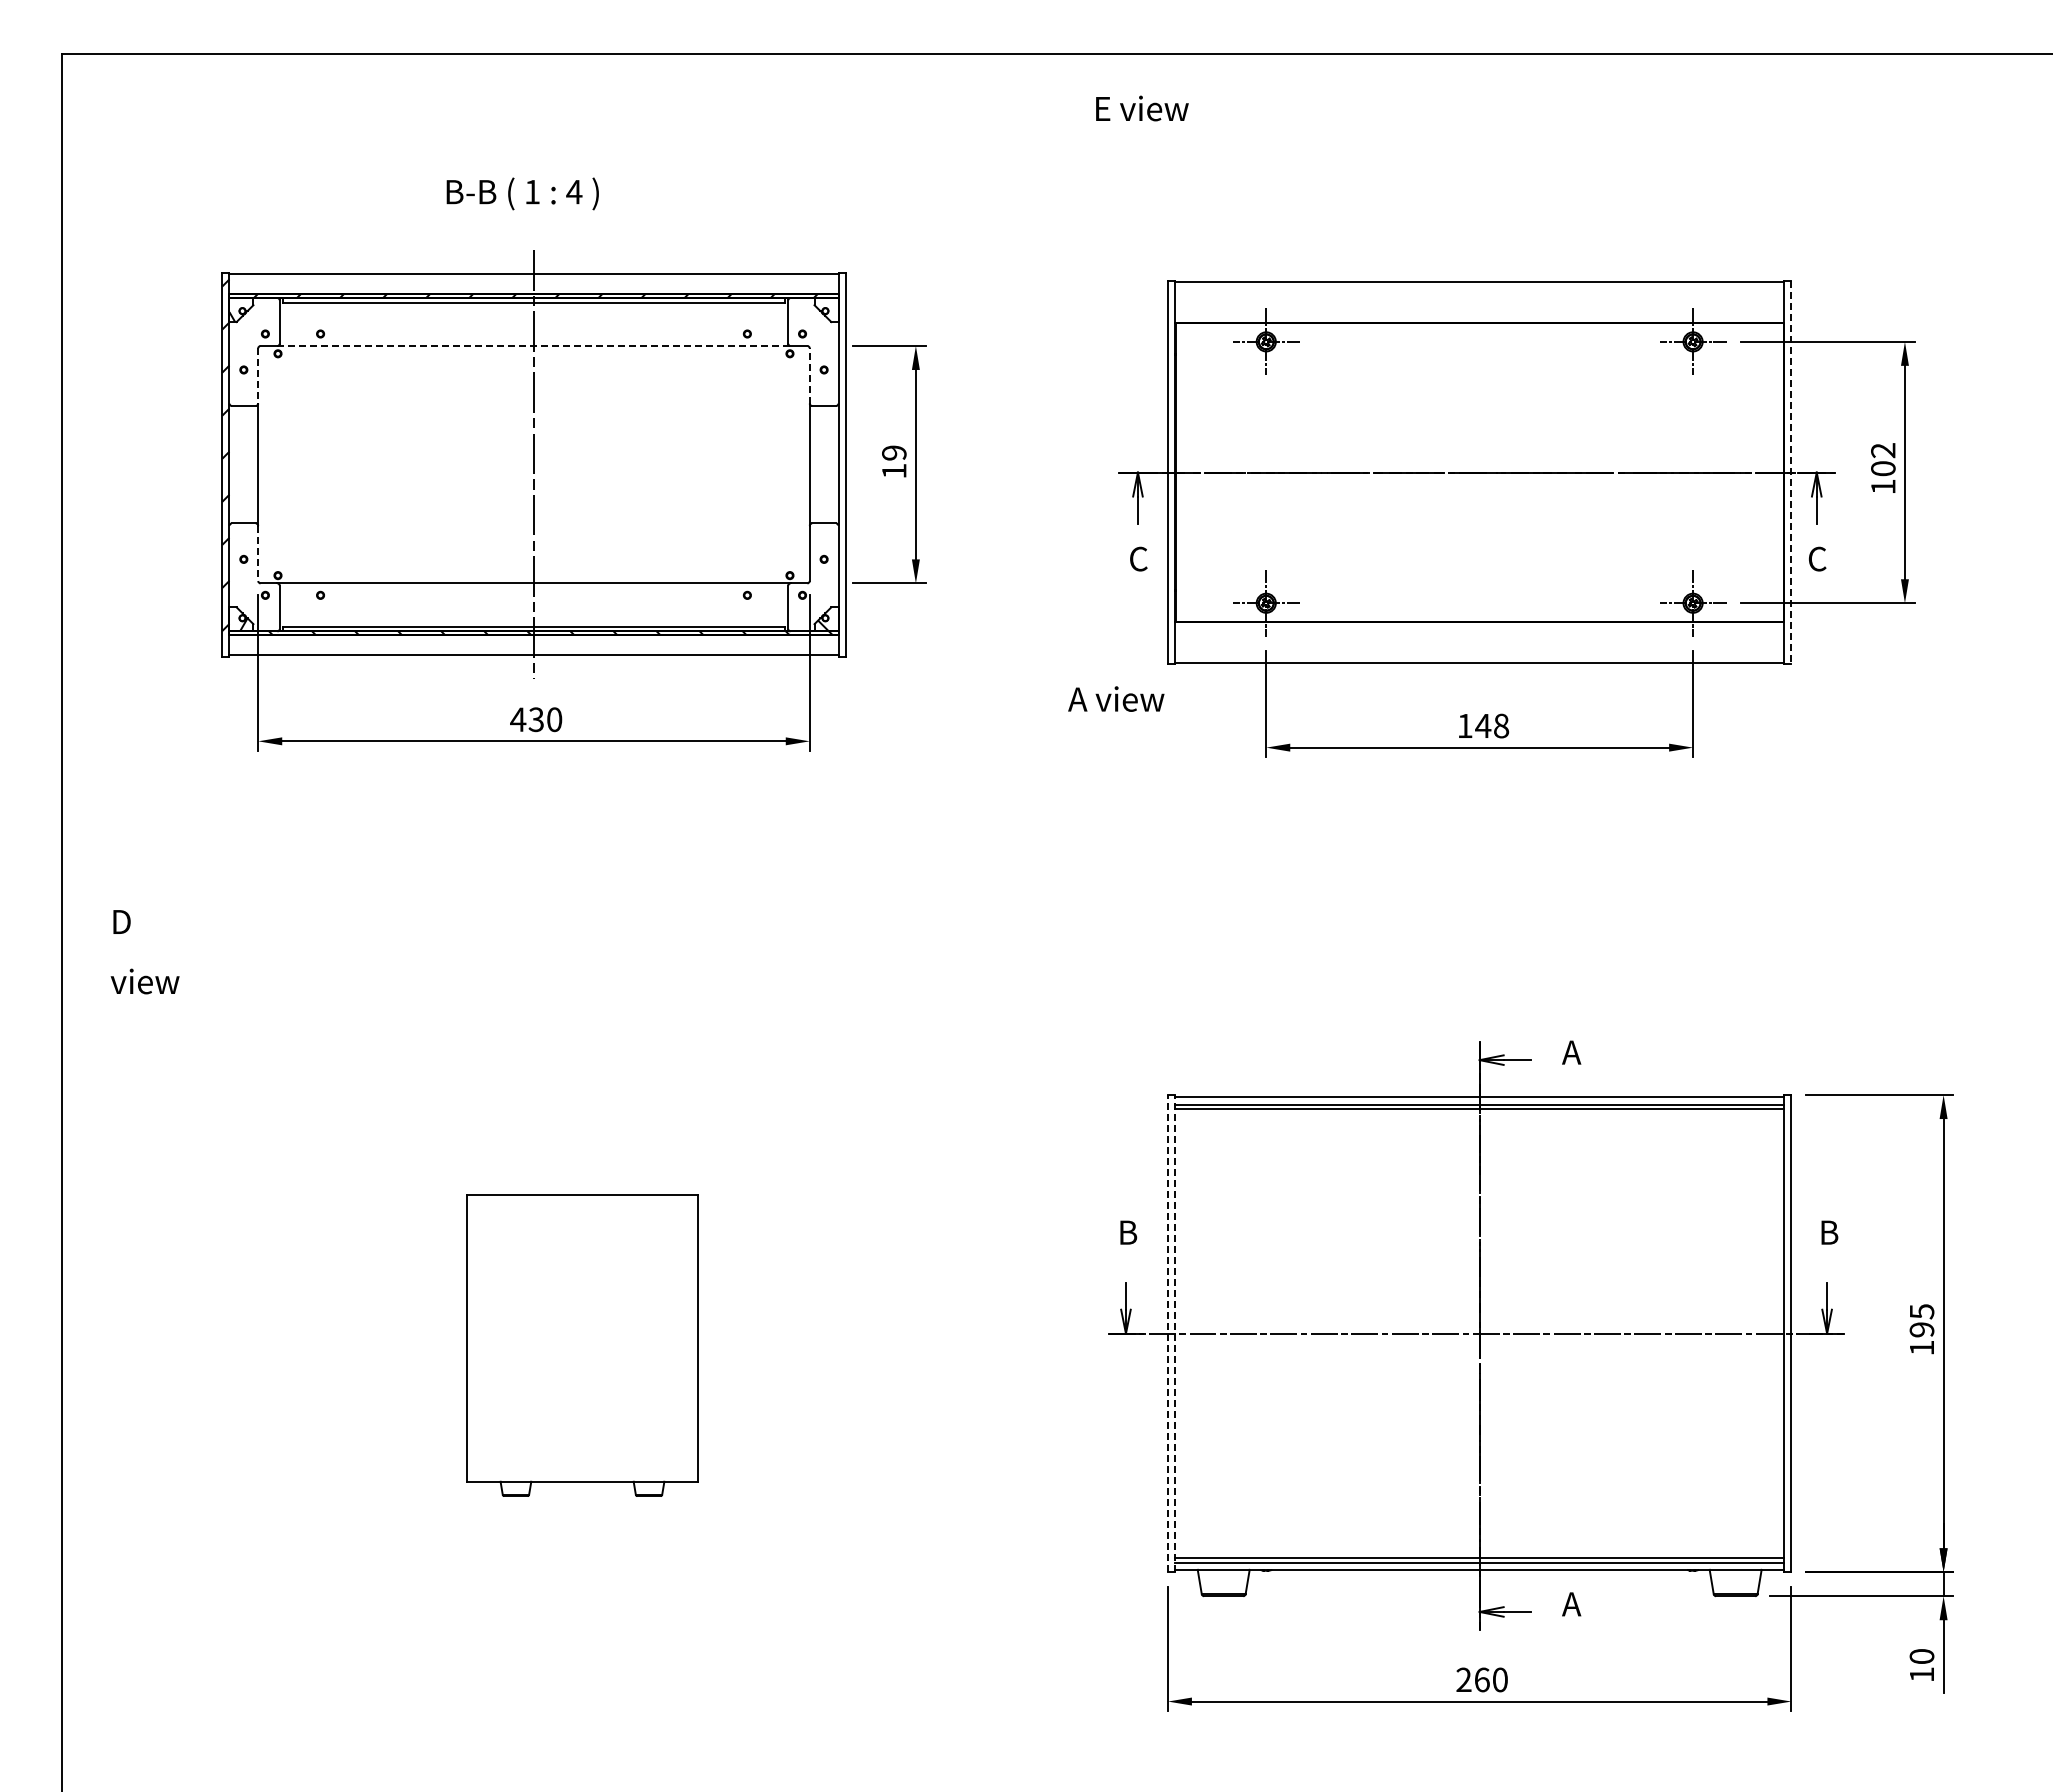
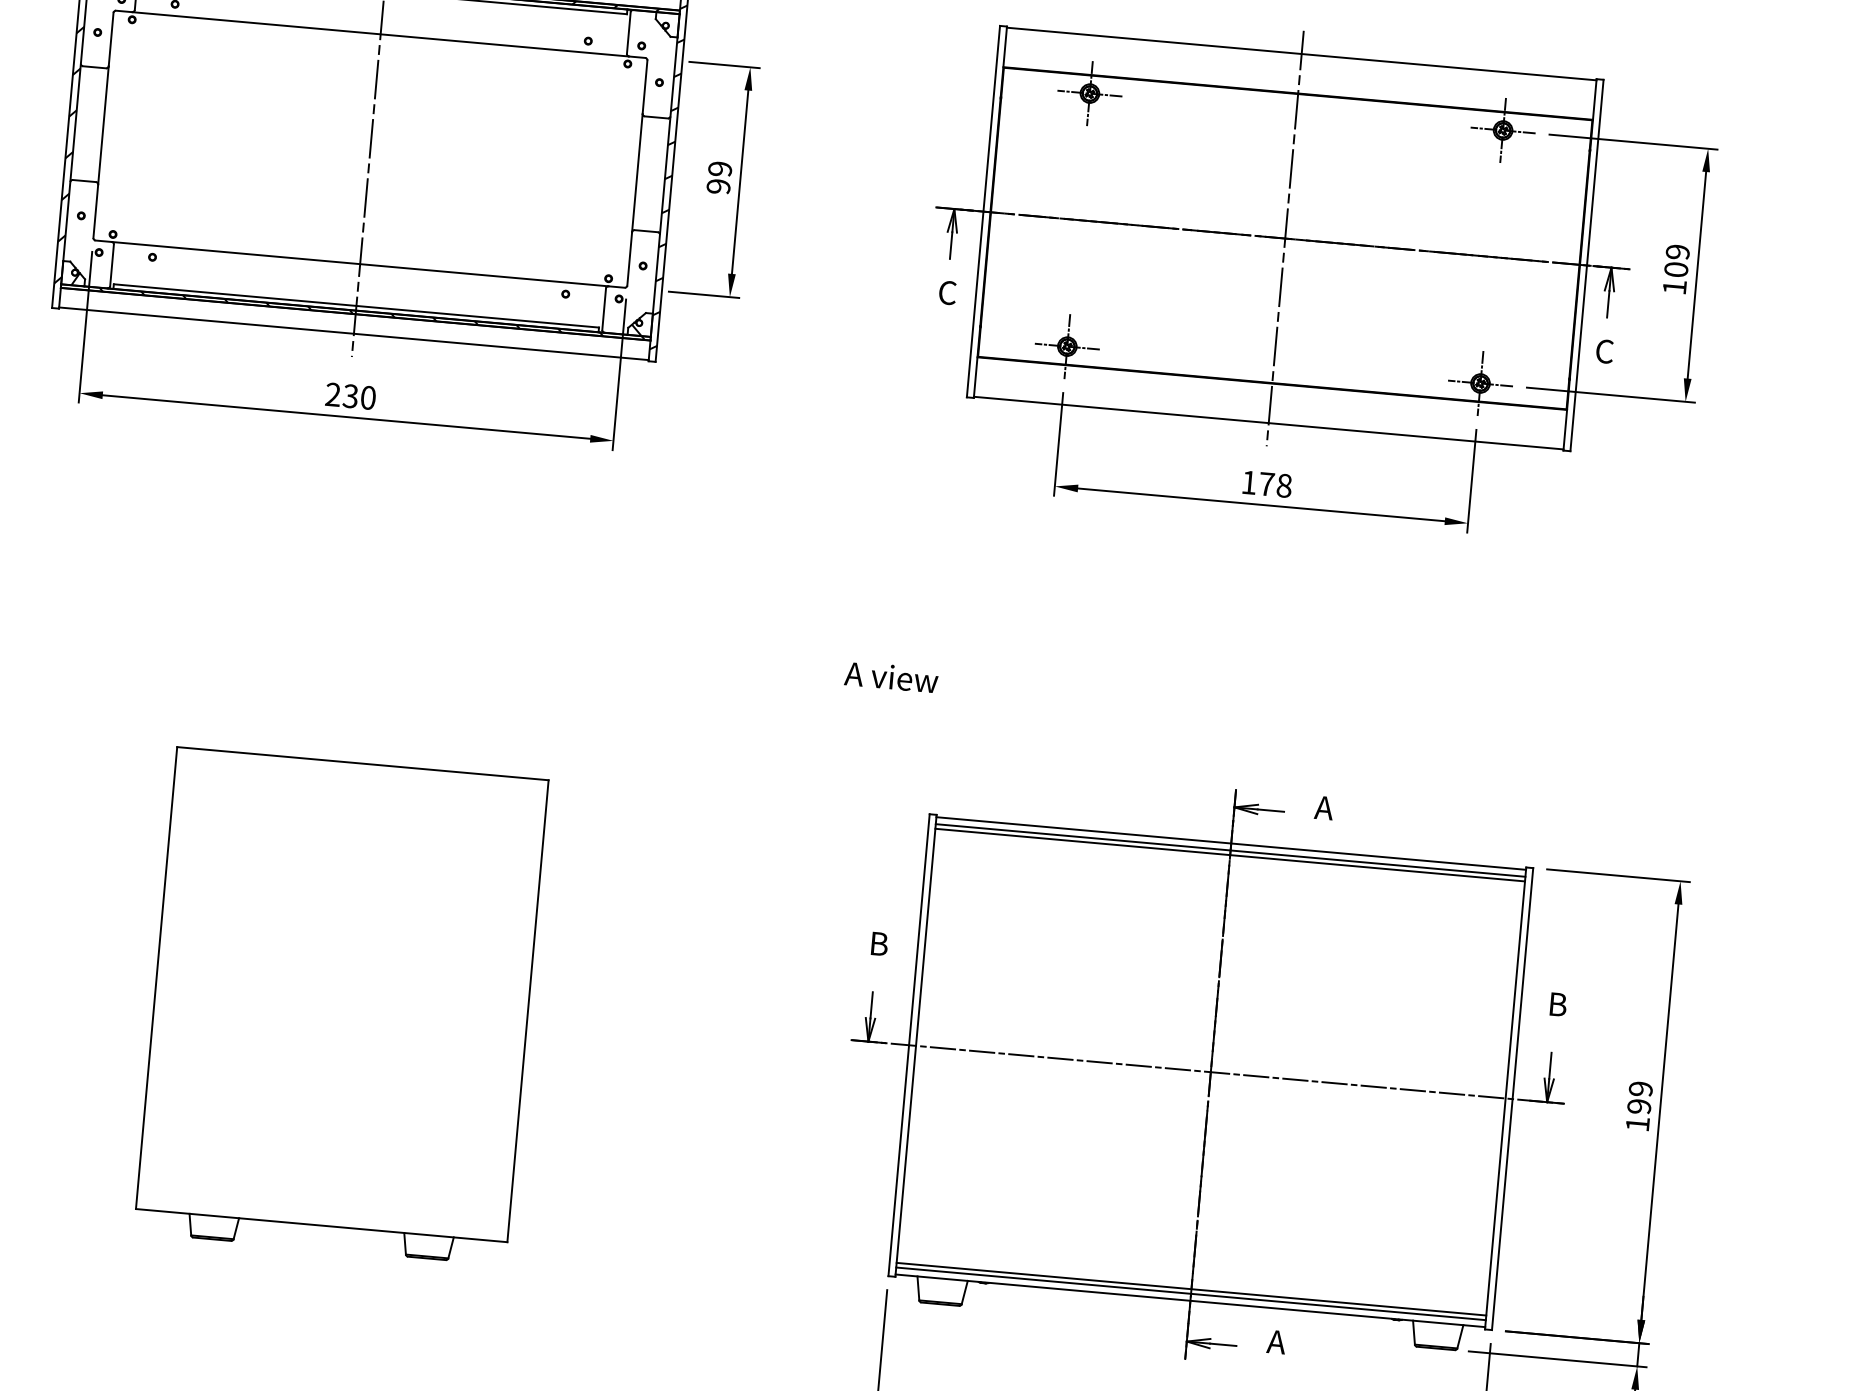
line: (533, 346) -> (380, 34), dashed -> solid
line: (258, 375) -> (111, 39), dashed -> solid
line: (809, 375) -> (644, 86), dashed -> solid
text: (1883, 450) -> (1678, 252), 102 -> 109
hatch: (841, 466) -> (667, 177), added
text: (894, 470) -> (718, 186), 19 -> 99
line: (1479, 472) -> (1285, 238), added
line: (1791, 472) -> (1587, 265), dashed -> solid
line: (258, 553) -> (96, 211), dashed -> solid
text: (1116, 698) -> (891, 676), moved
text: (518, 719) -> (333, 394), 430 -> 230
text: (1483, 725) -> (1267, 483), 148 -> 178
text: (1921, 1311) -> (1640, 1088), 195 -> 199
line: (1167, 1333) -> (908, 1045), dashed -> solid
line: (1175, 1333) -> (916, 1045), dashed -> solid
part: (582, 1345) -> (341, 1006), size x1.67

